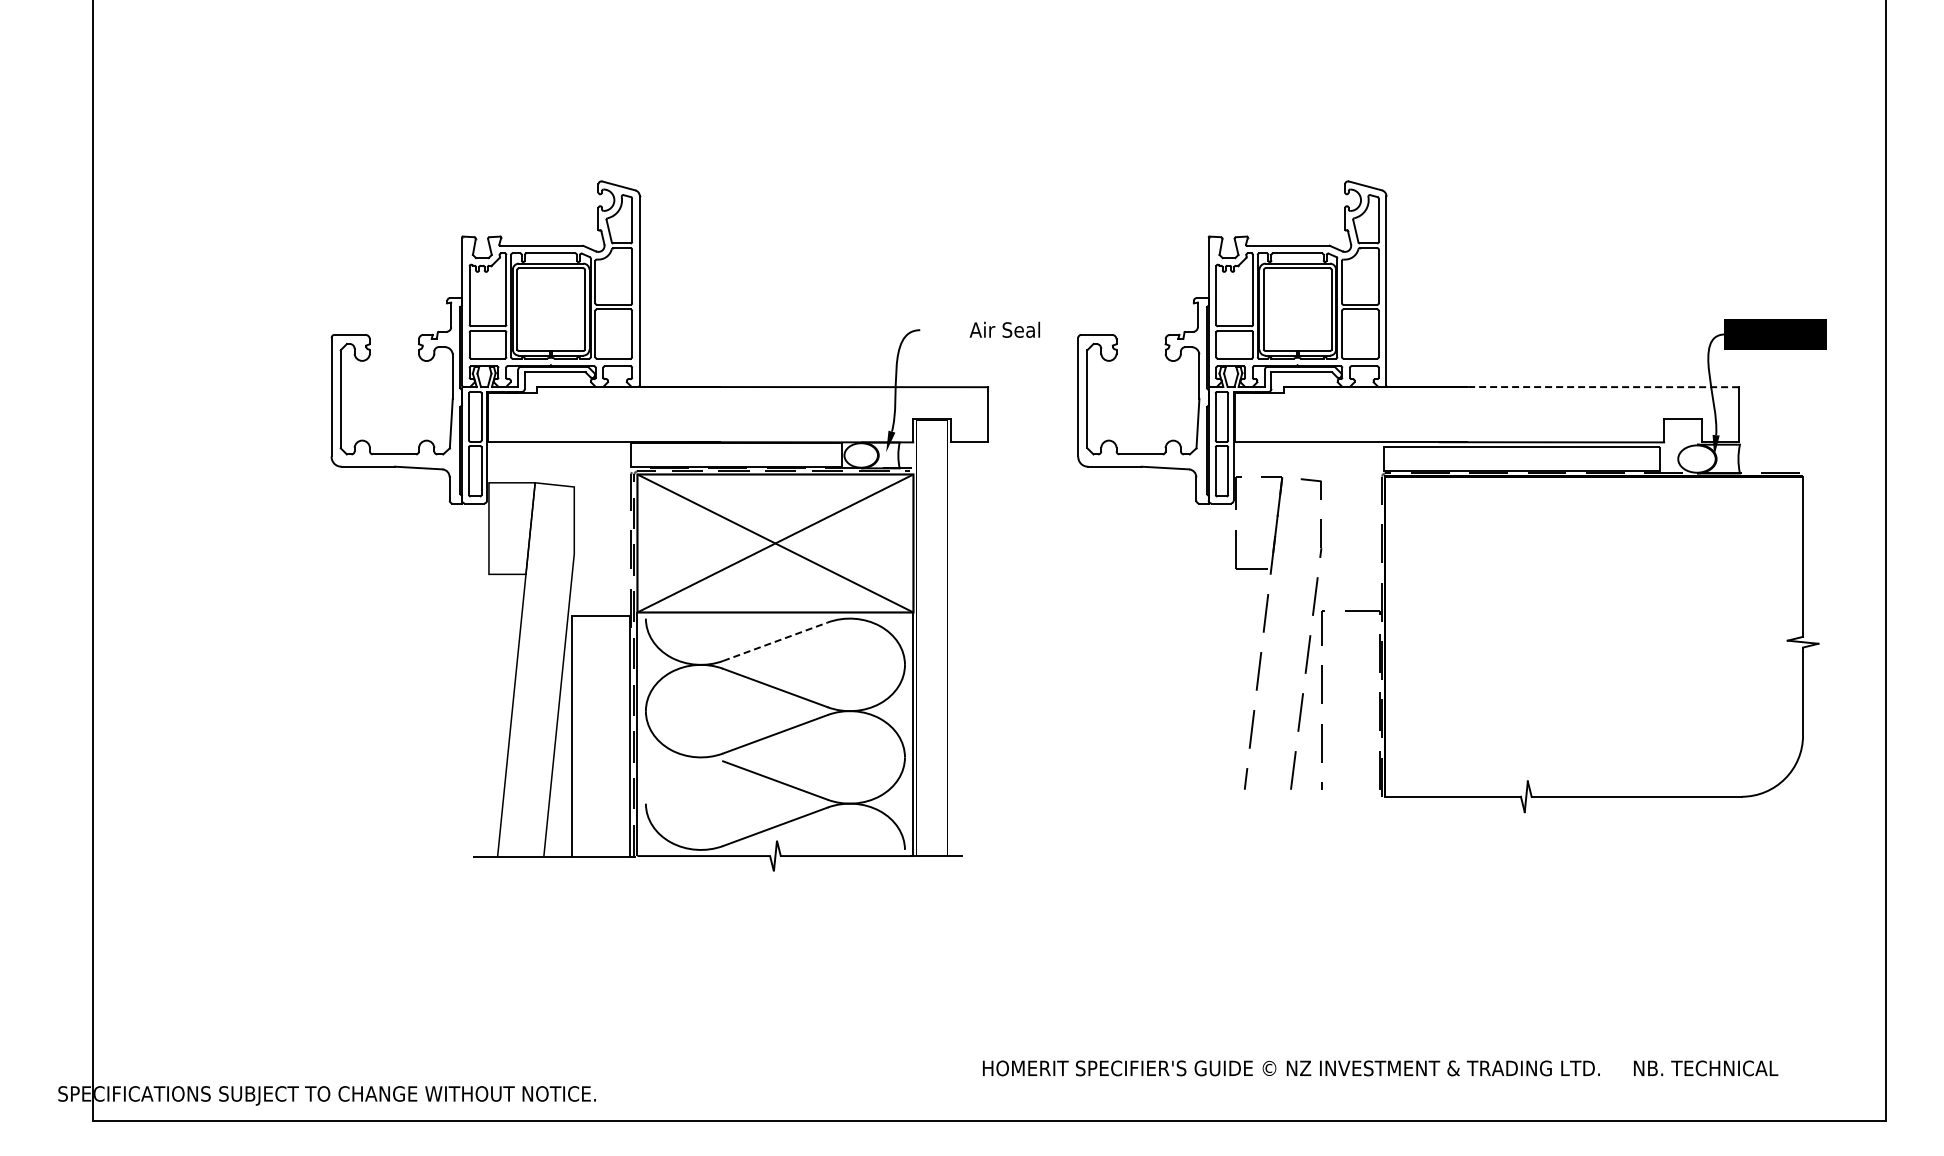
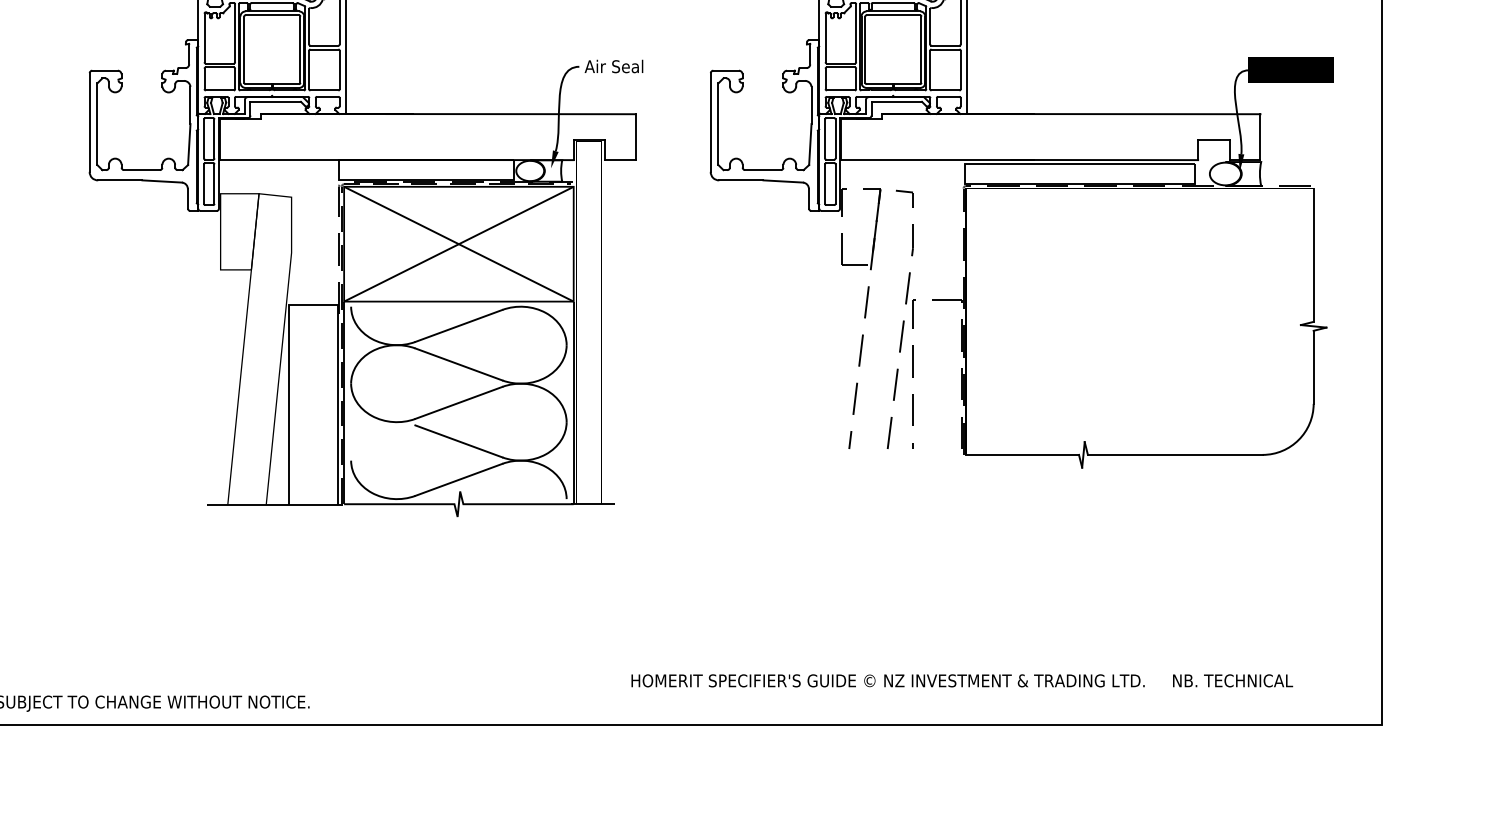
text: (1004, 329) -> (613, 66), moved
line: (1589, 387) -> (1136, 114), dashed -> solid
line: (775, 641) -> (458, 325), dashed -> solid

